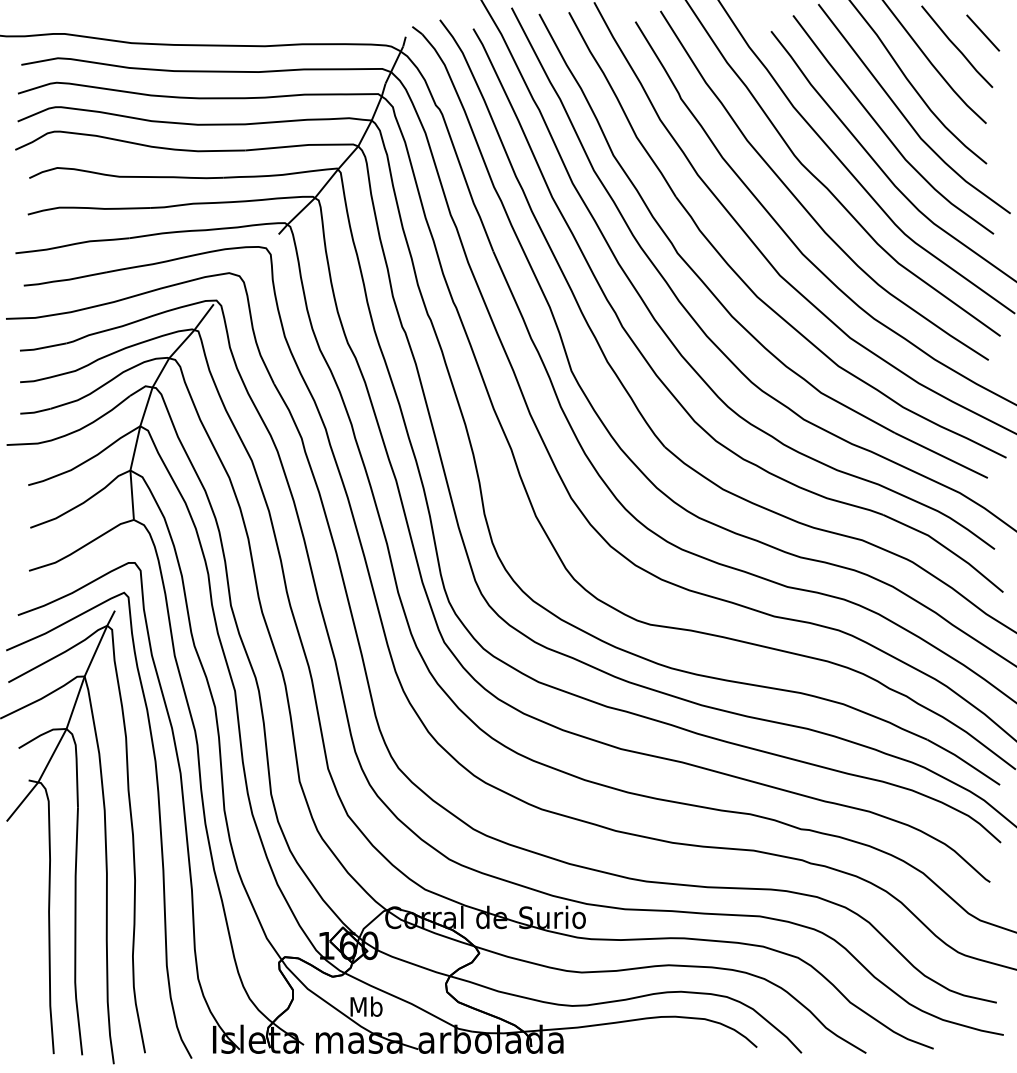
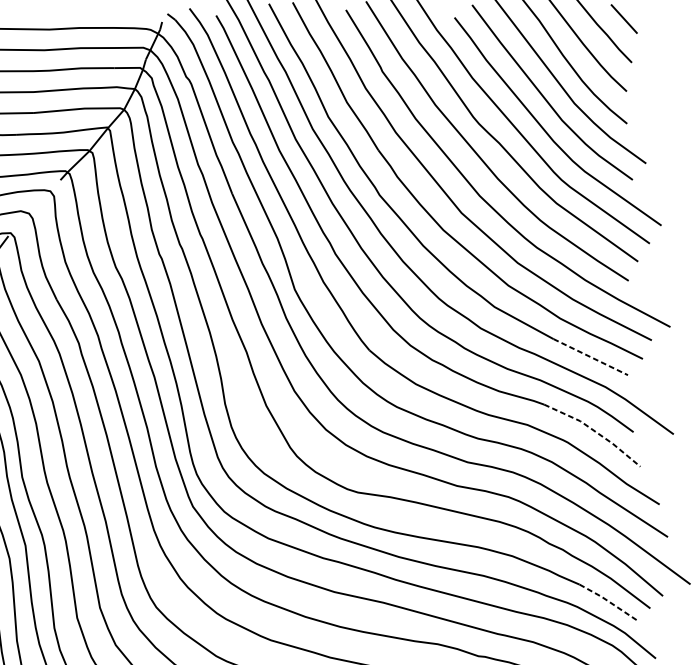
line: (941, 455) -> (590, 357), solid -> dashed
line: (946, 548) -> (594, 431), solid -> dashed
line: (963, 760) -> (608, 601), solid -> dashed

